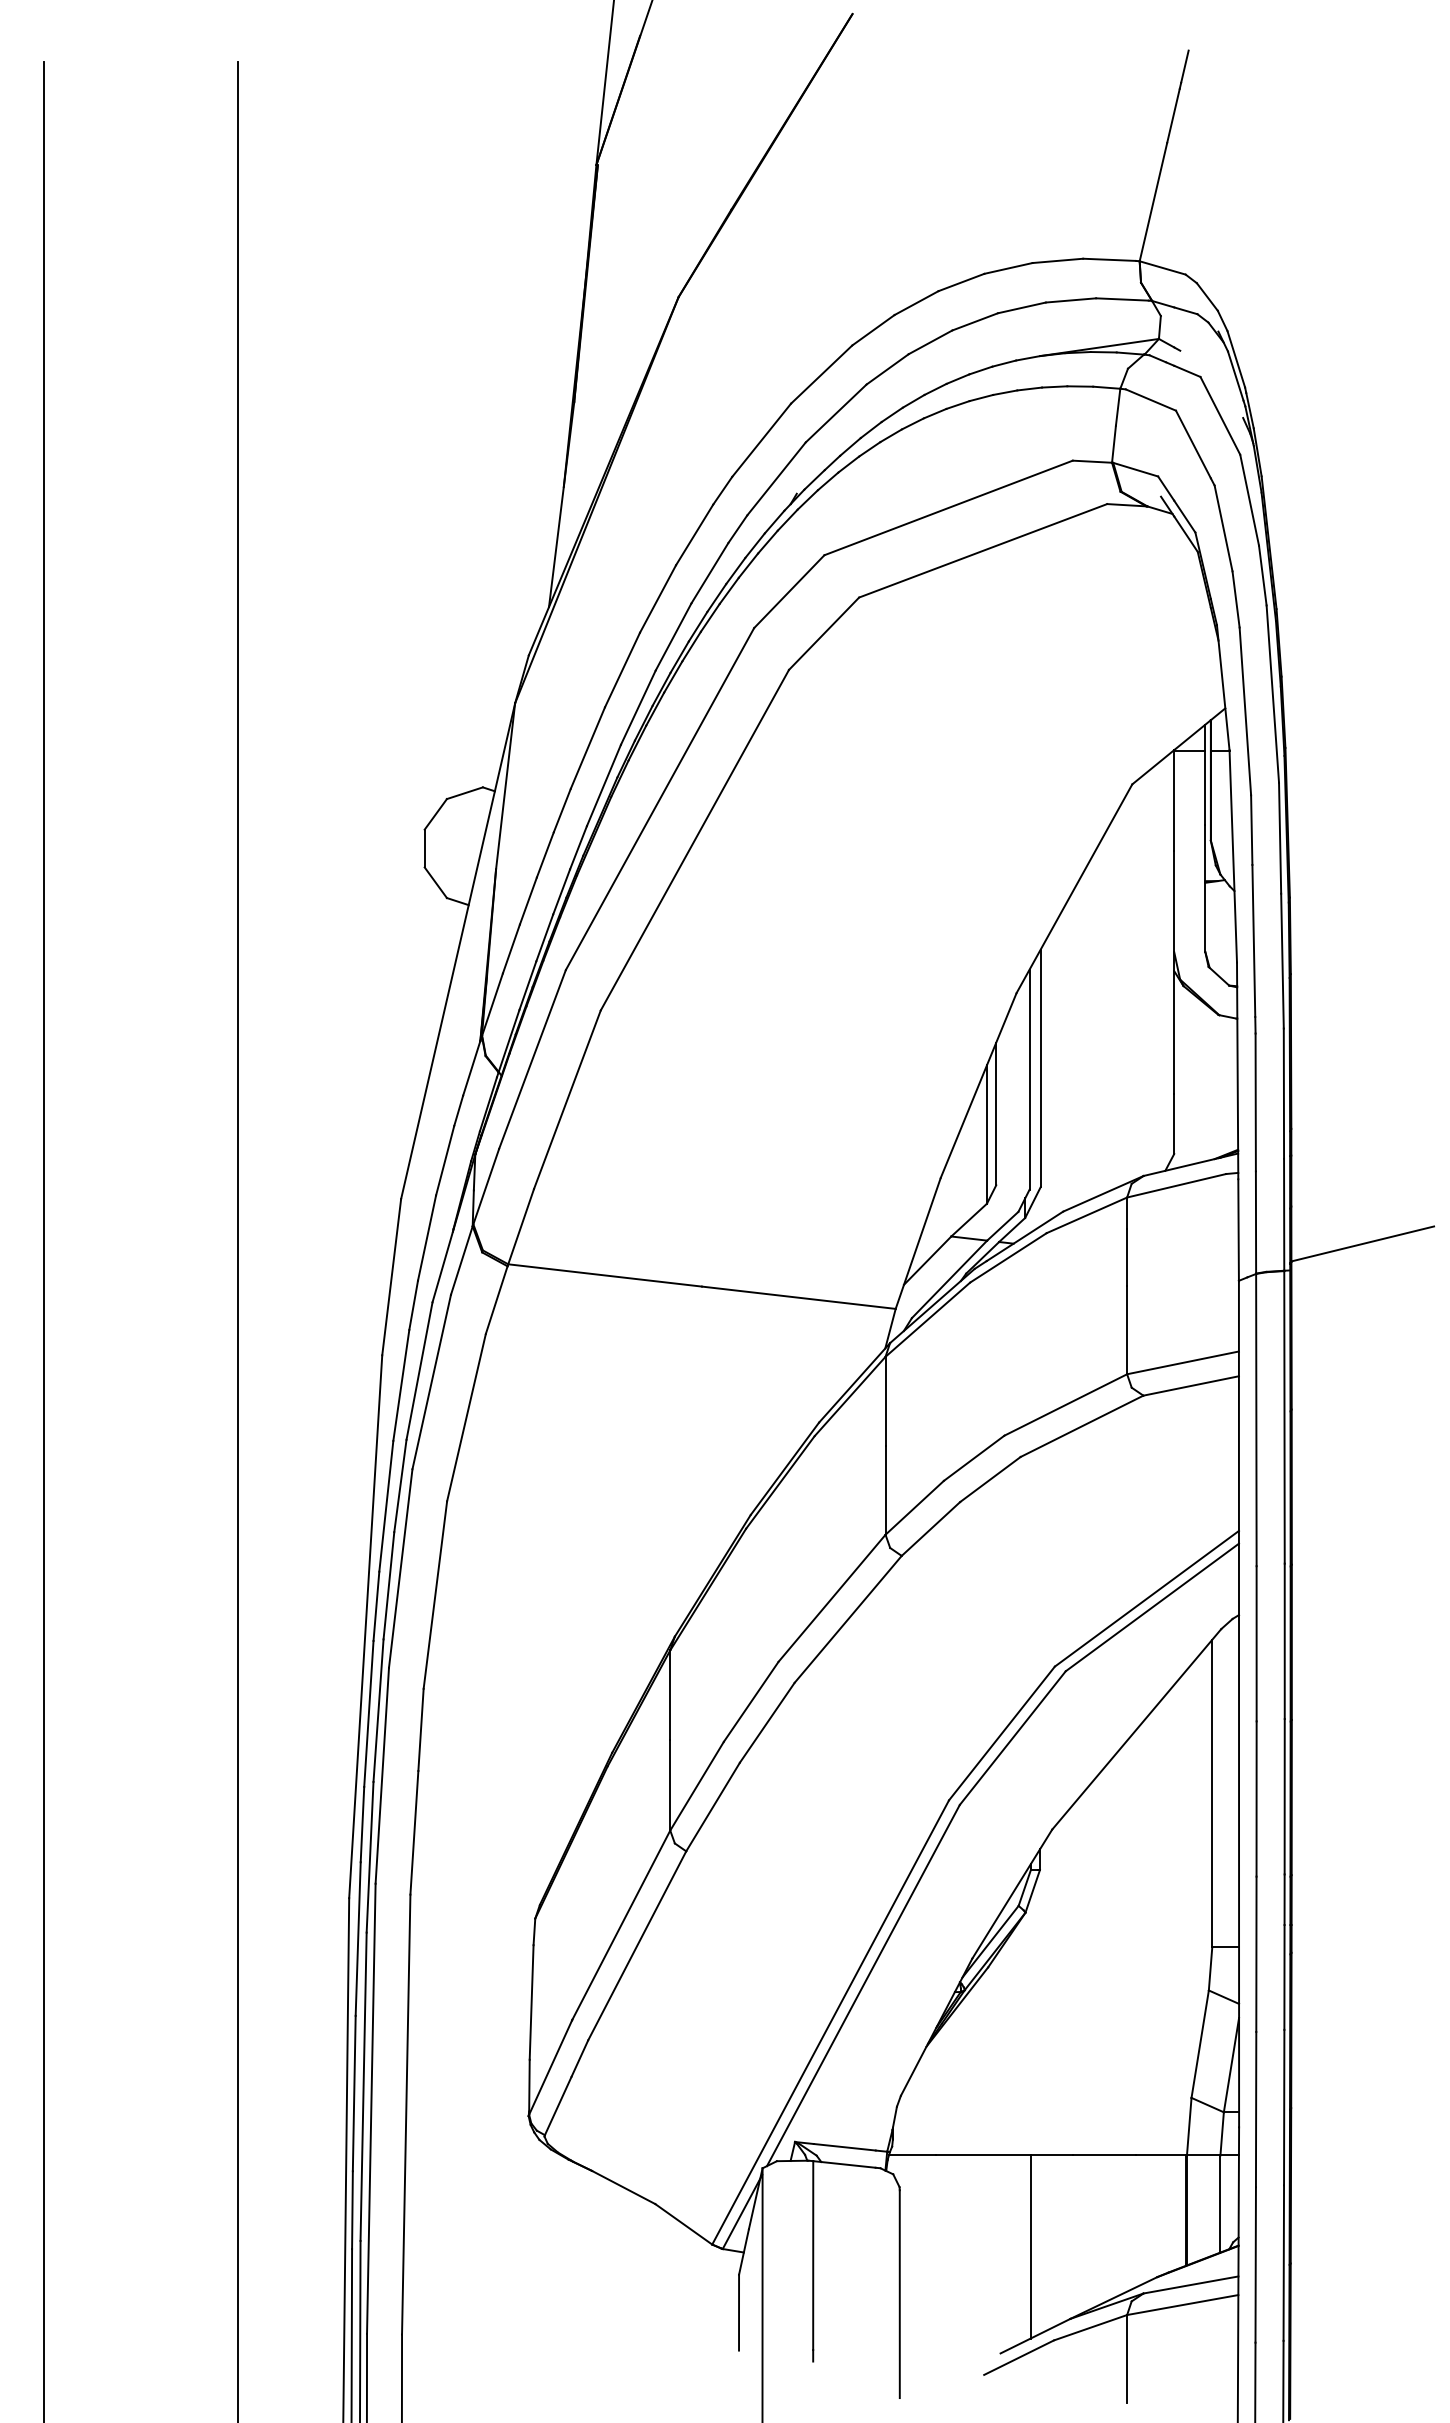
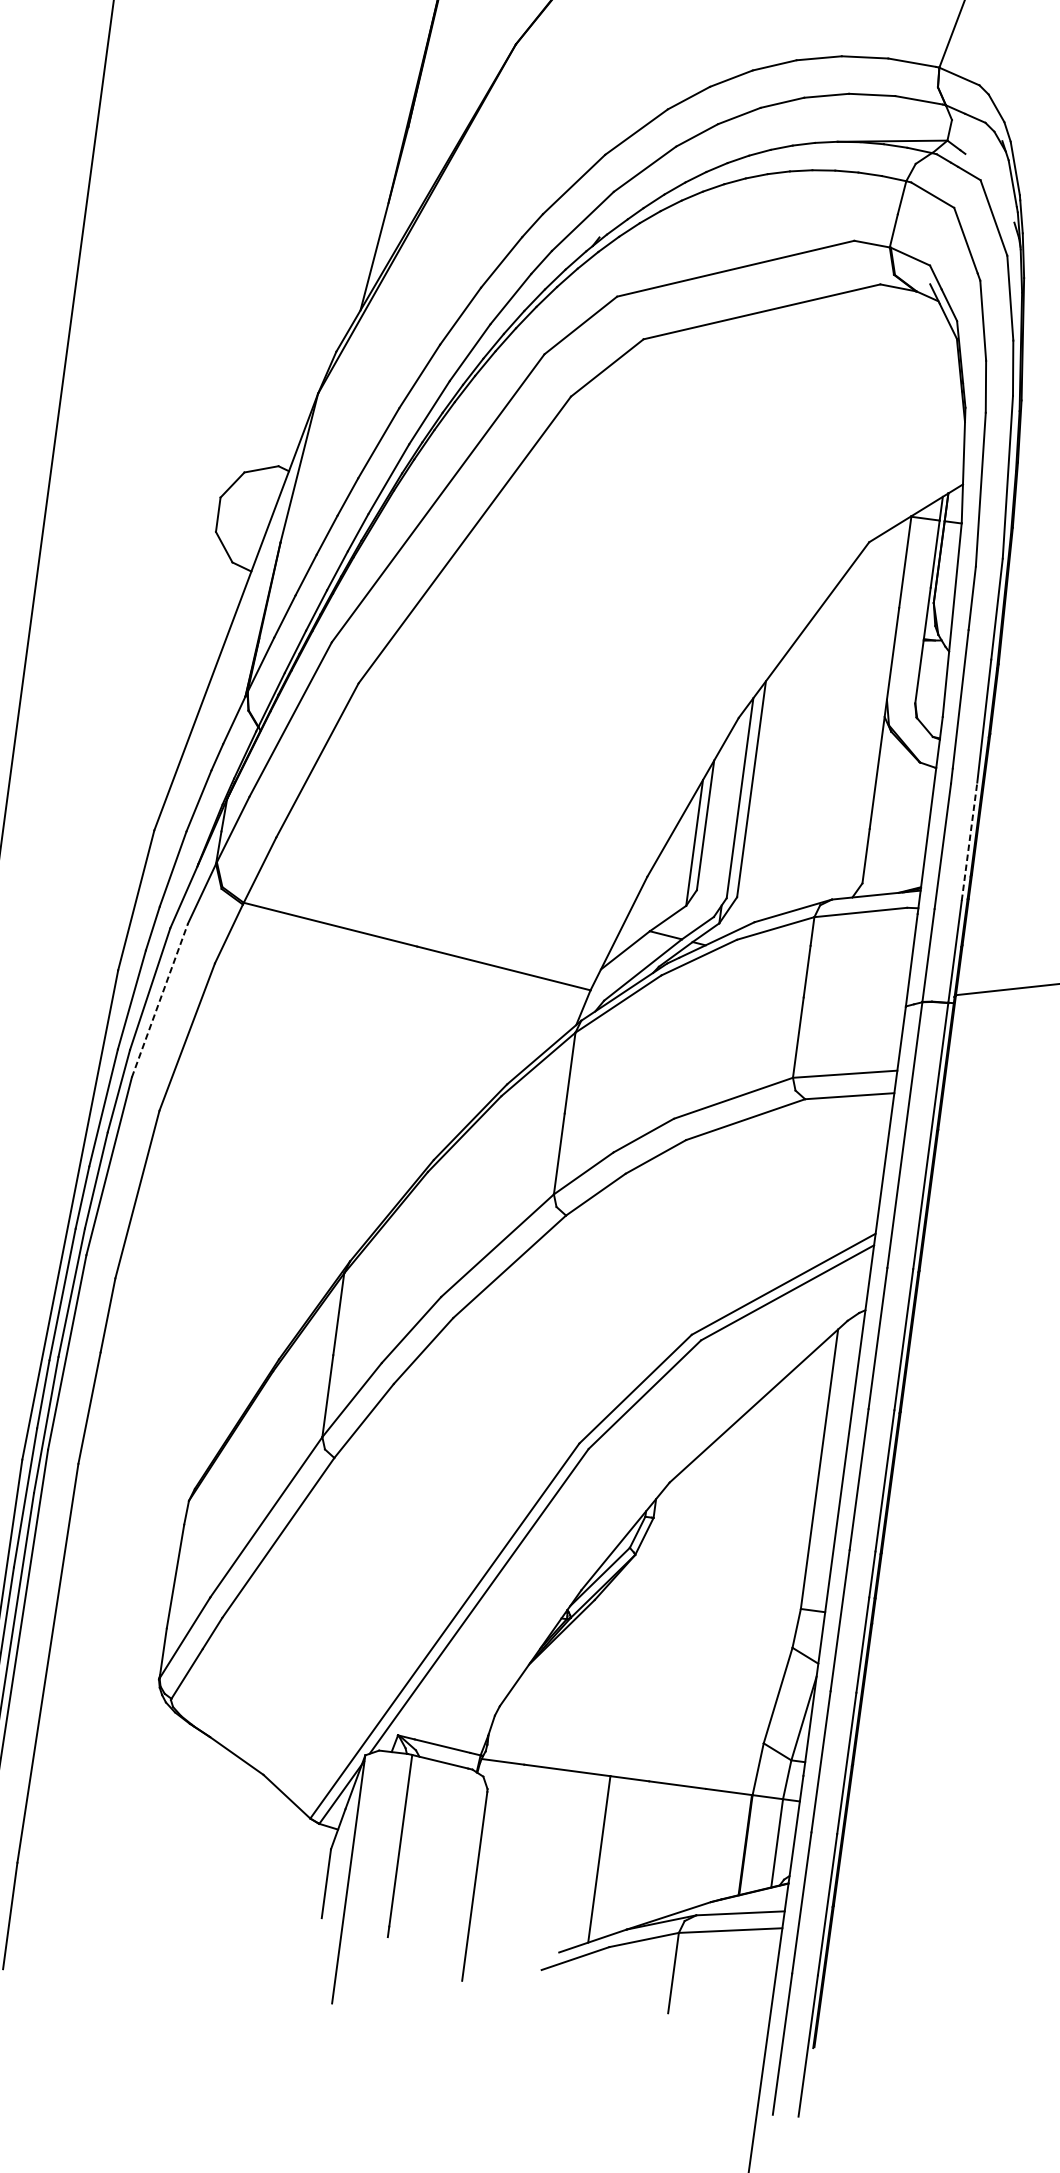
line: (1283, 1093) -> (969, 841), solid -> dashed
line: (431, 1381) -> (159, 1000), solid -> dashed

